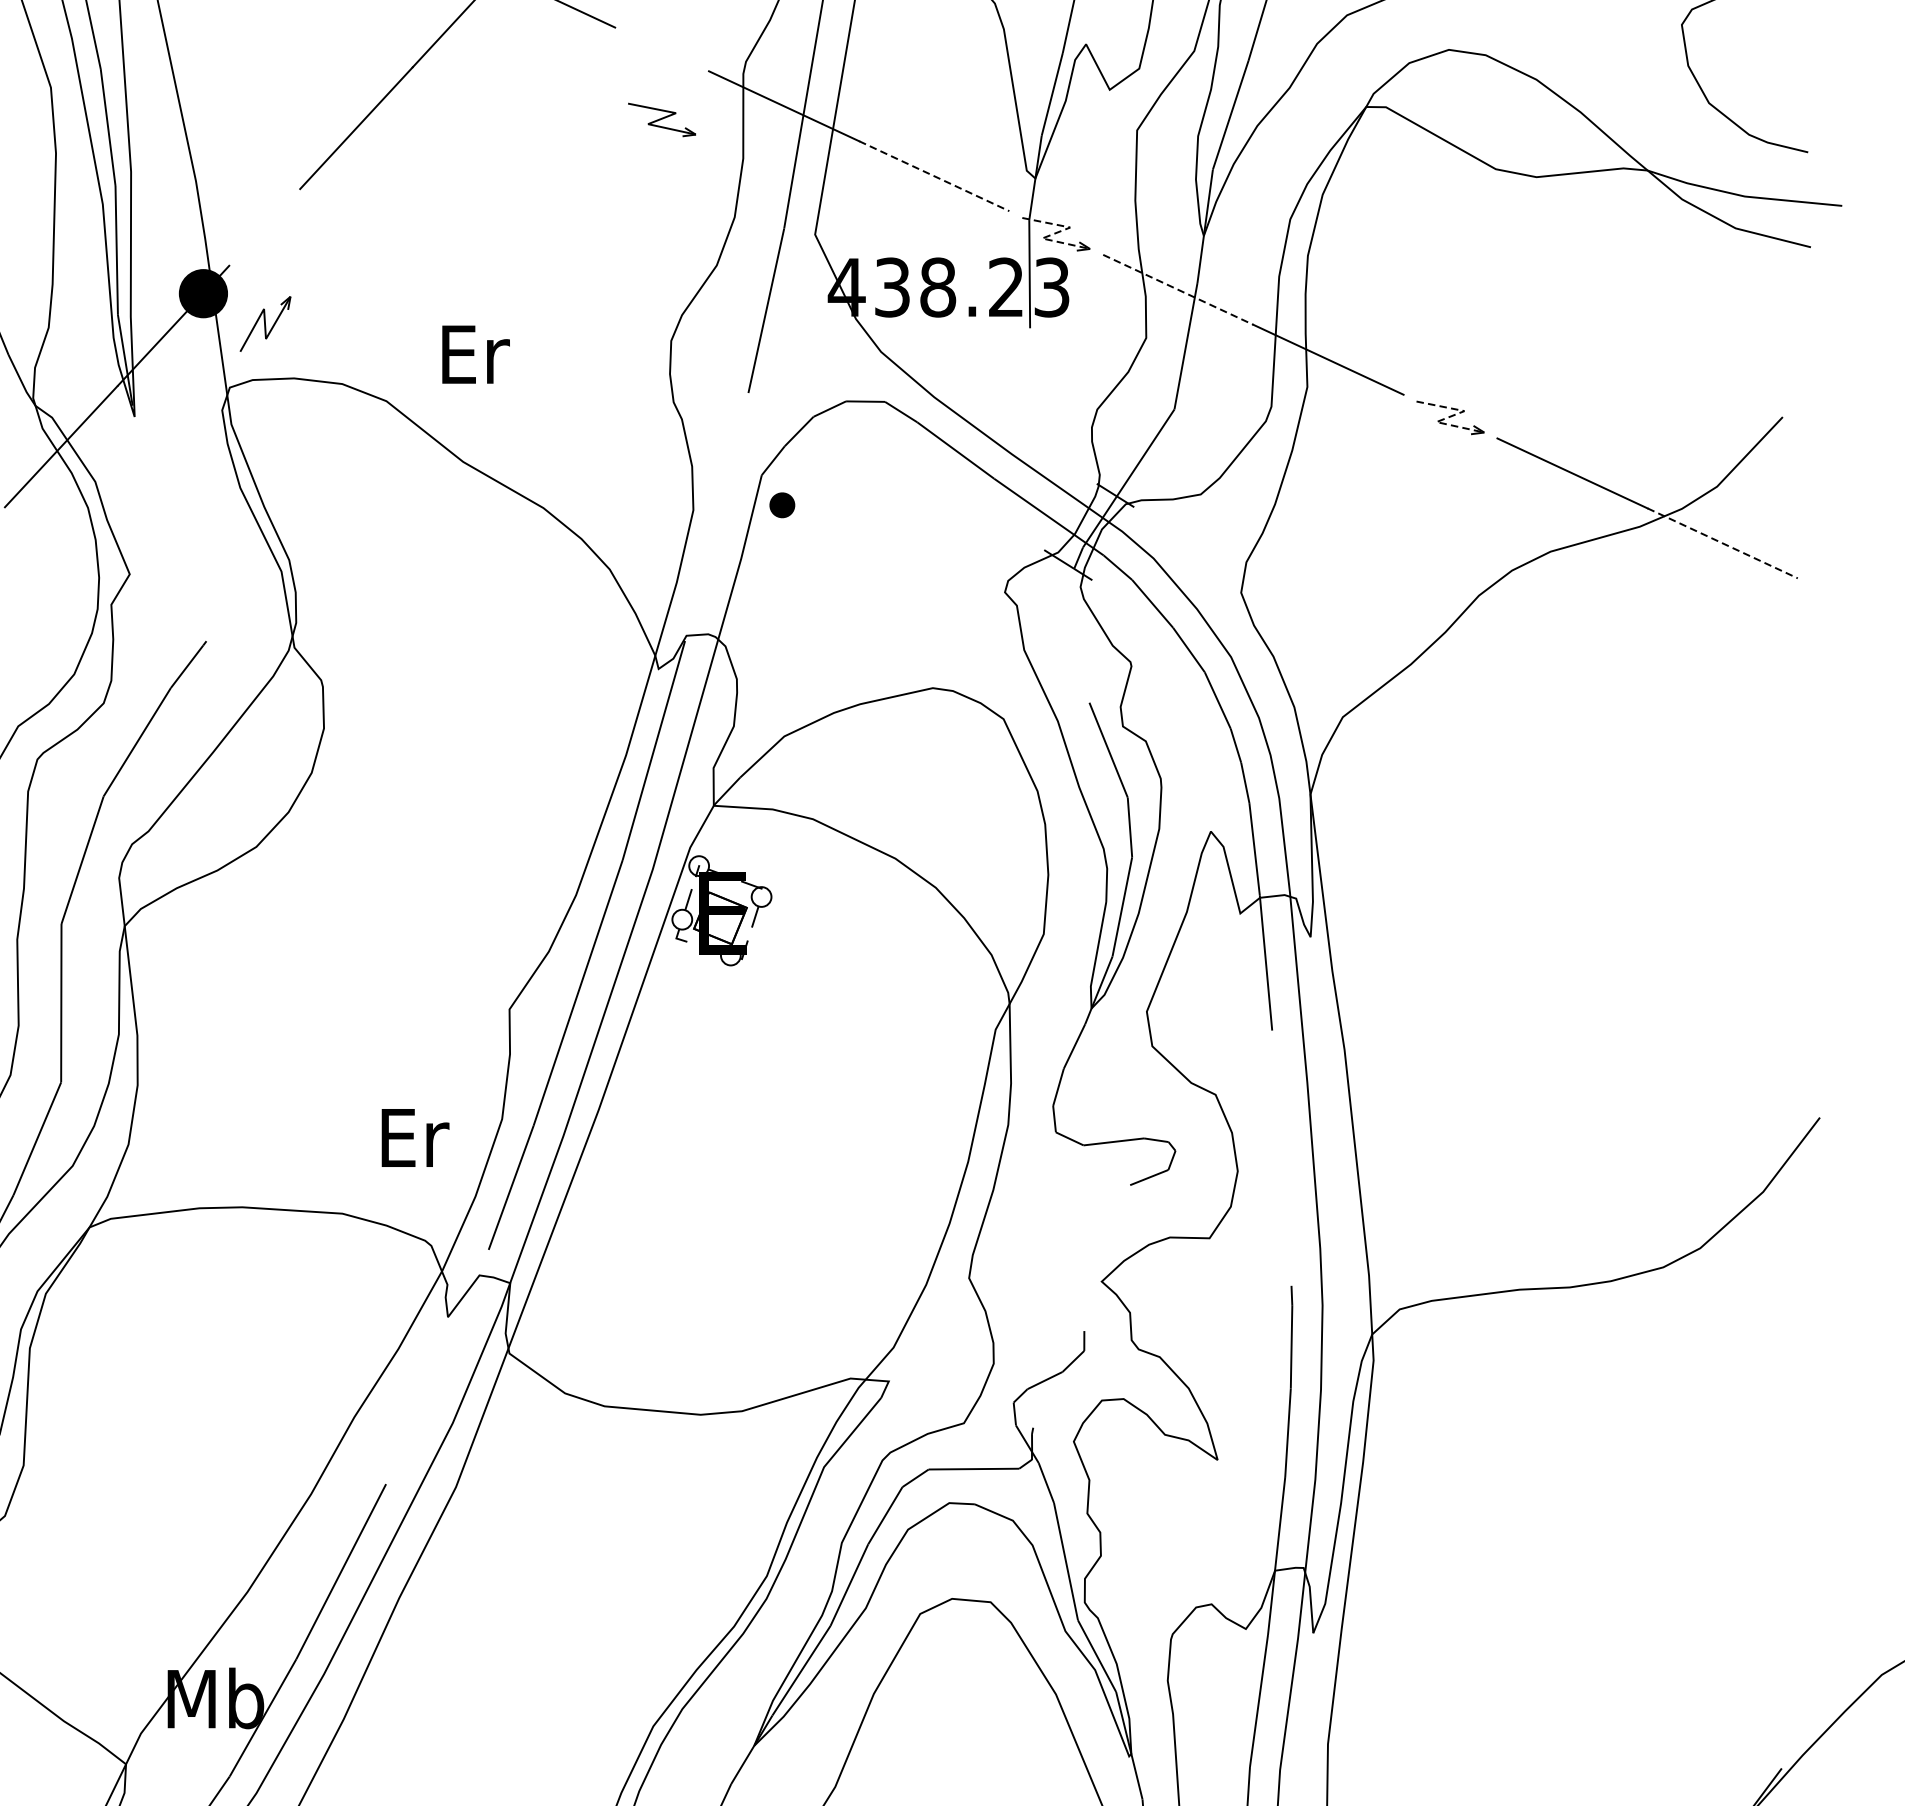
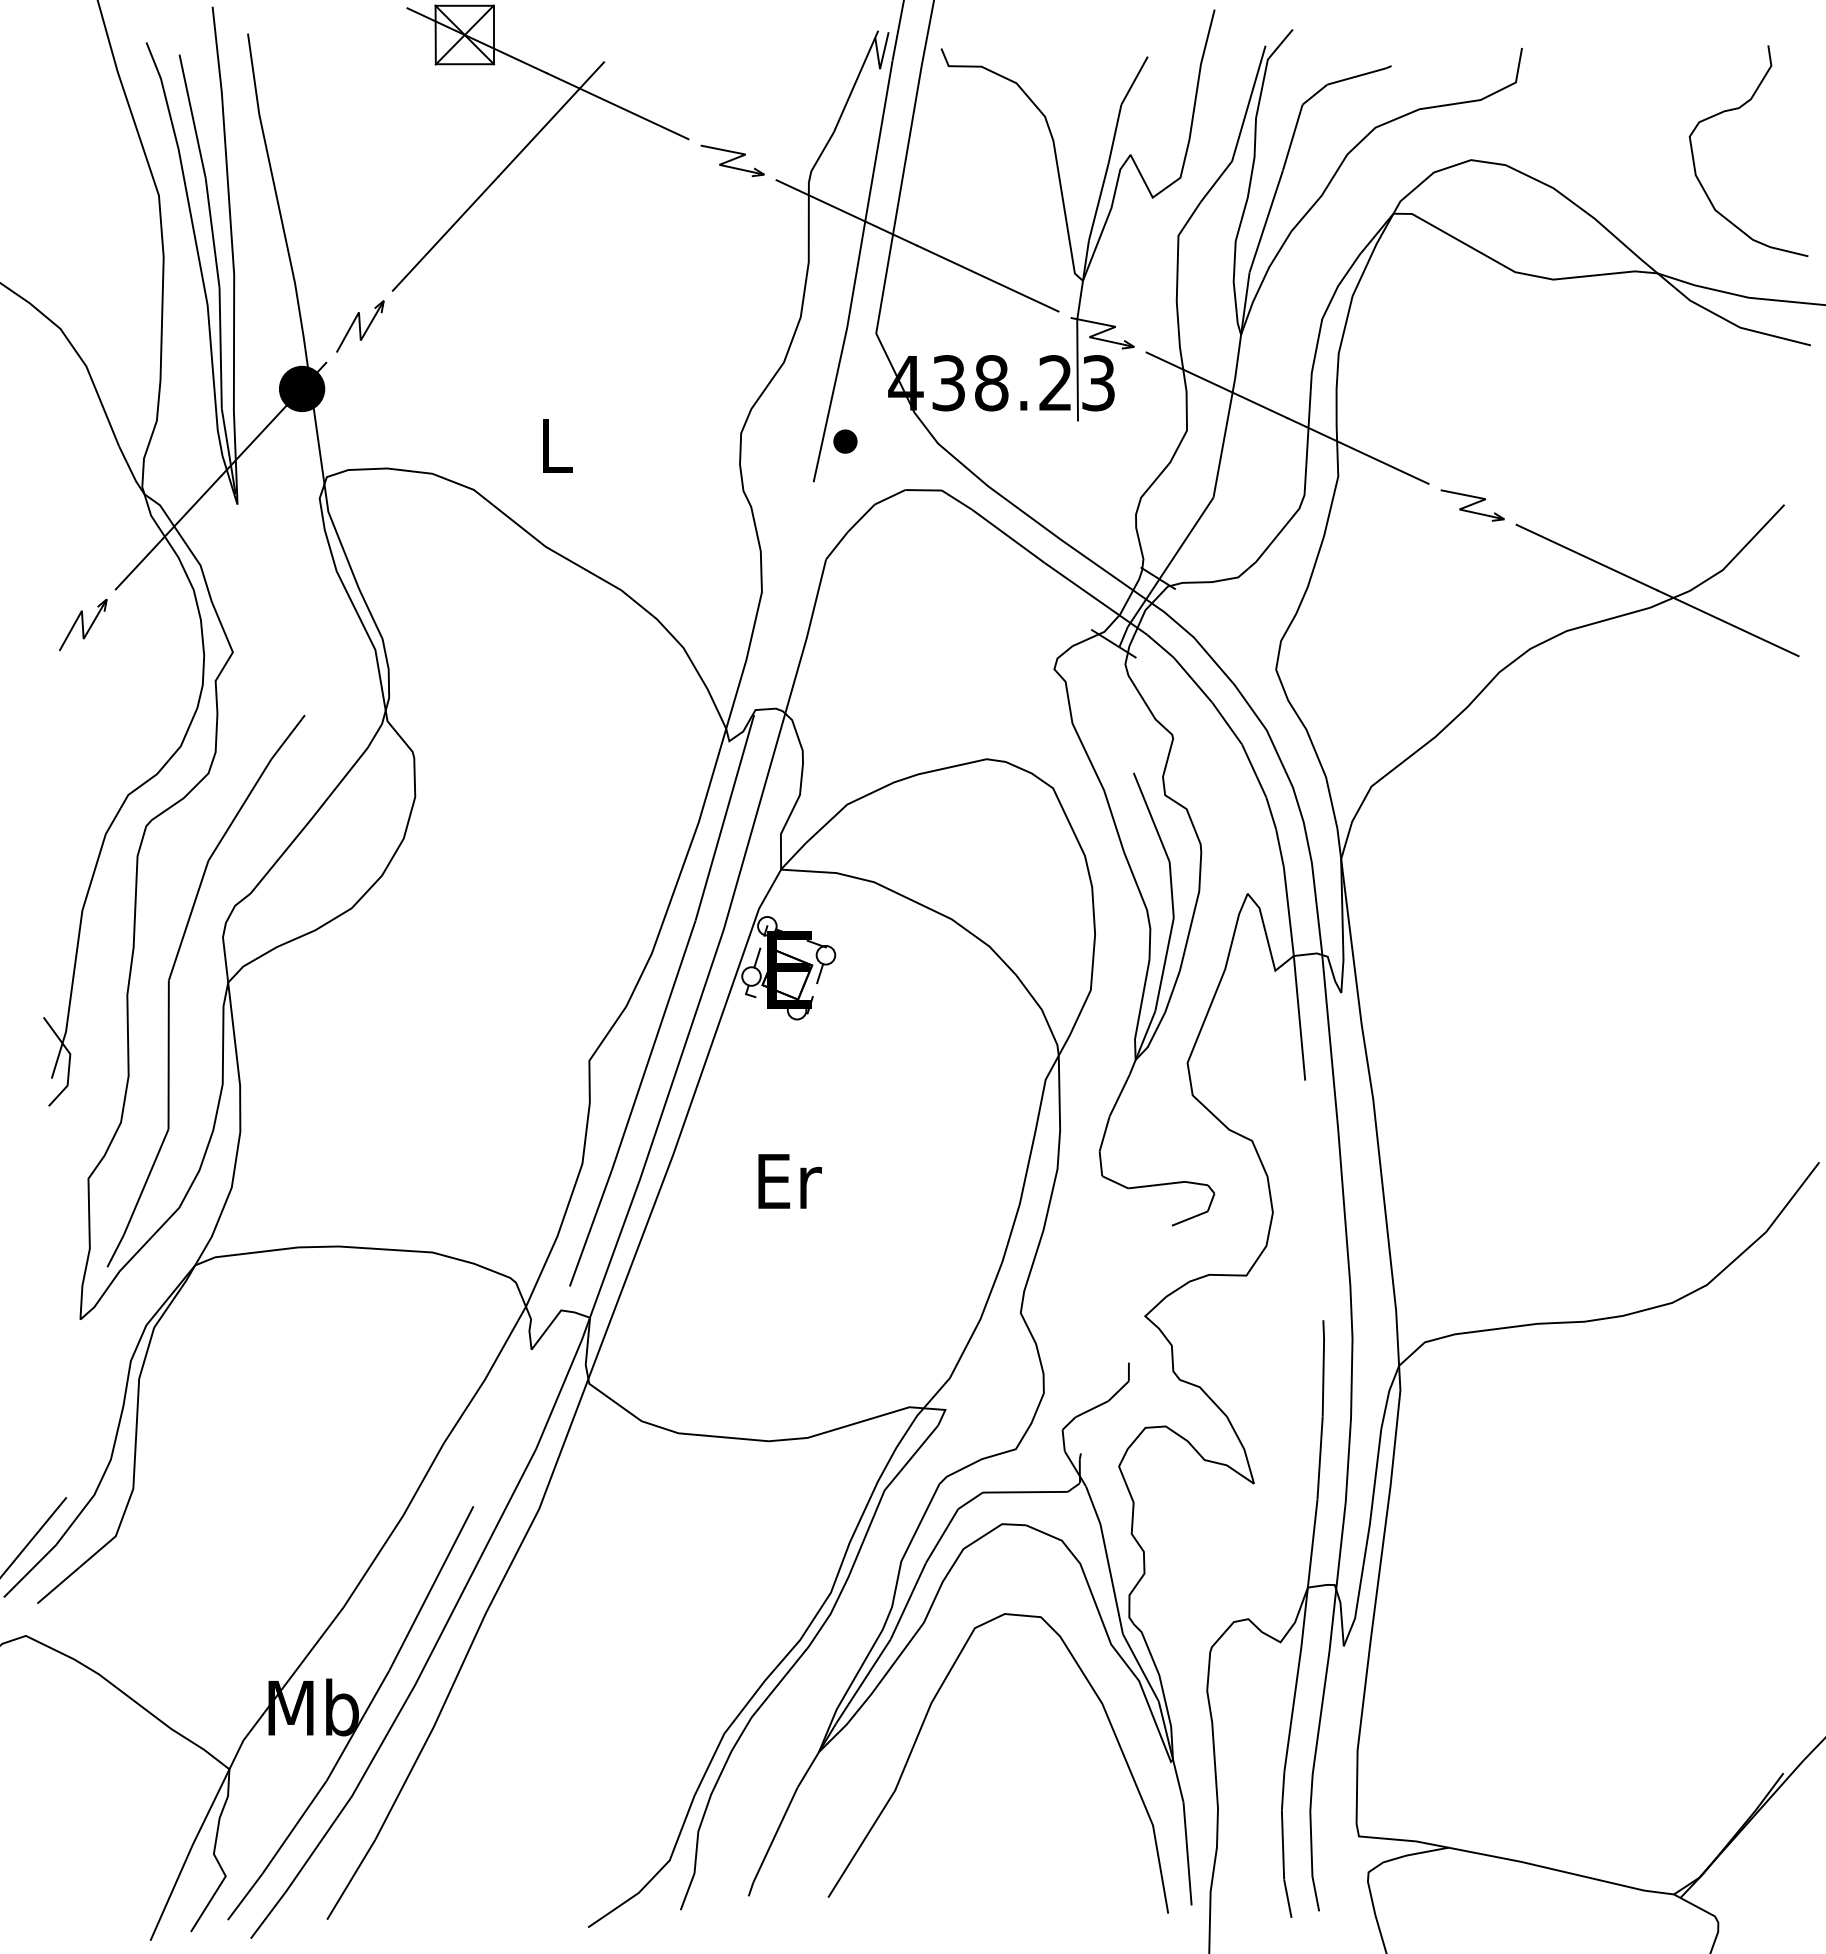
part: (662, 119) -> (732, 160), moved
line: (934, 175) -> (988, 278), dashed -> solid
line: (1056, 233) -> (1102, 332), dashed -> solid
line: (1178, 289) -> (1217, 385), dashed -> solid
part: (265, 324) -> (360, 326), moved
text: (475, 354) -> (557, 446), Er -> L
line: (1450, 416) -> (1472, 504), dashed -> solid
part: (782, 505) -> (845, 441), moved
line: (1723, 543) -> (1728, 623), dashed -> solid
text: (414, 1138) -> (789, 1181), moved

